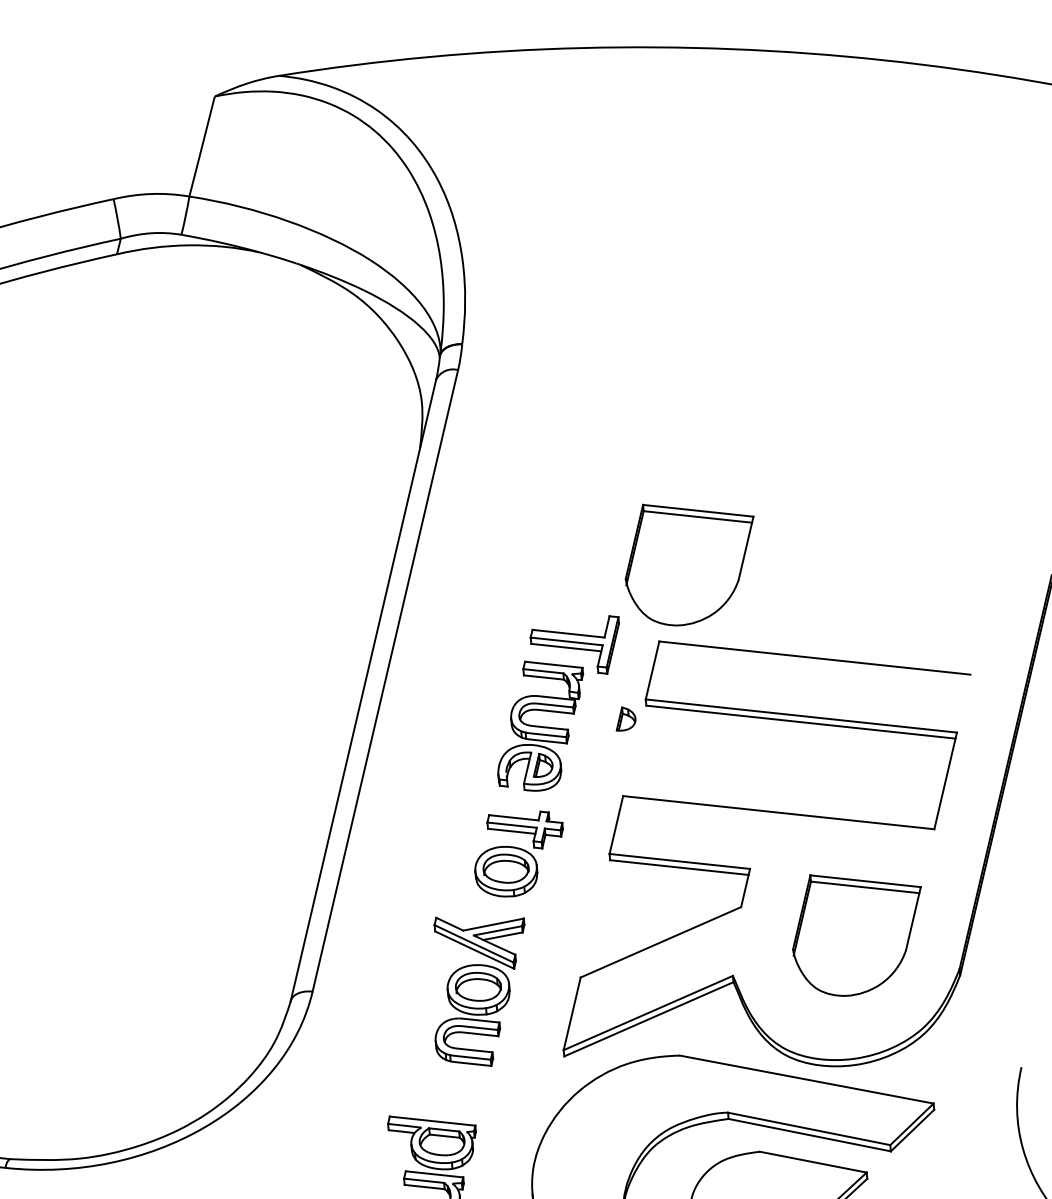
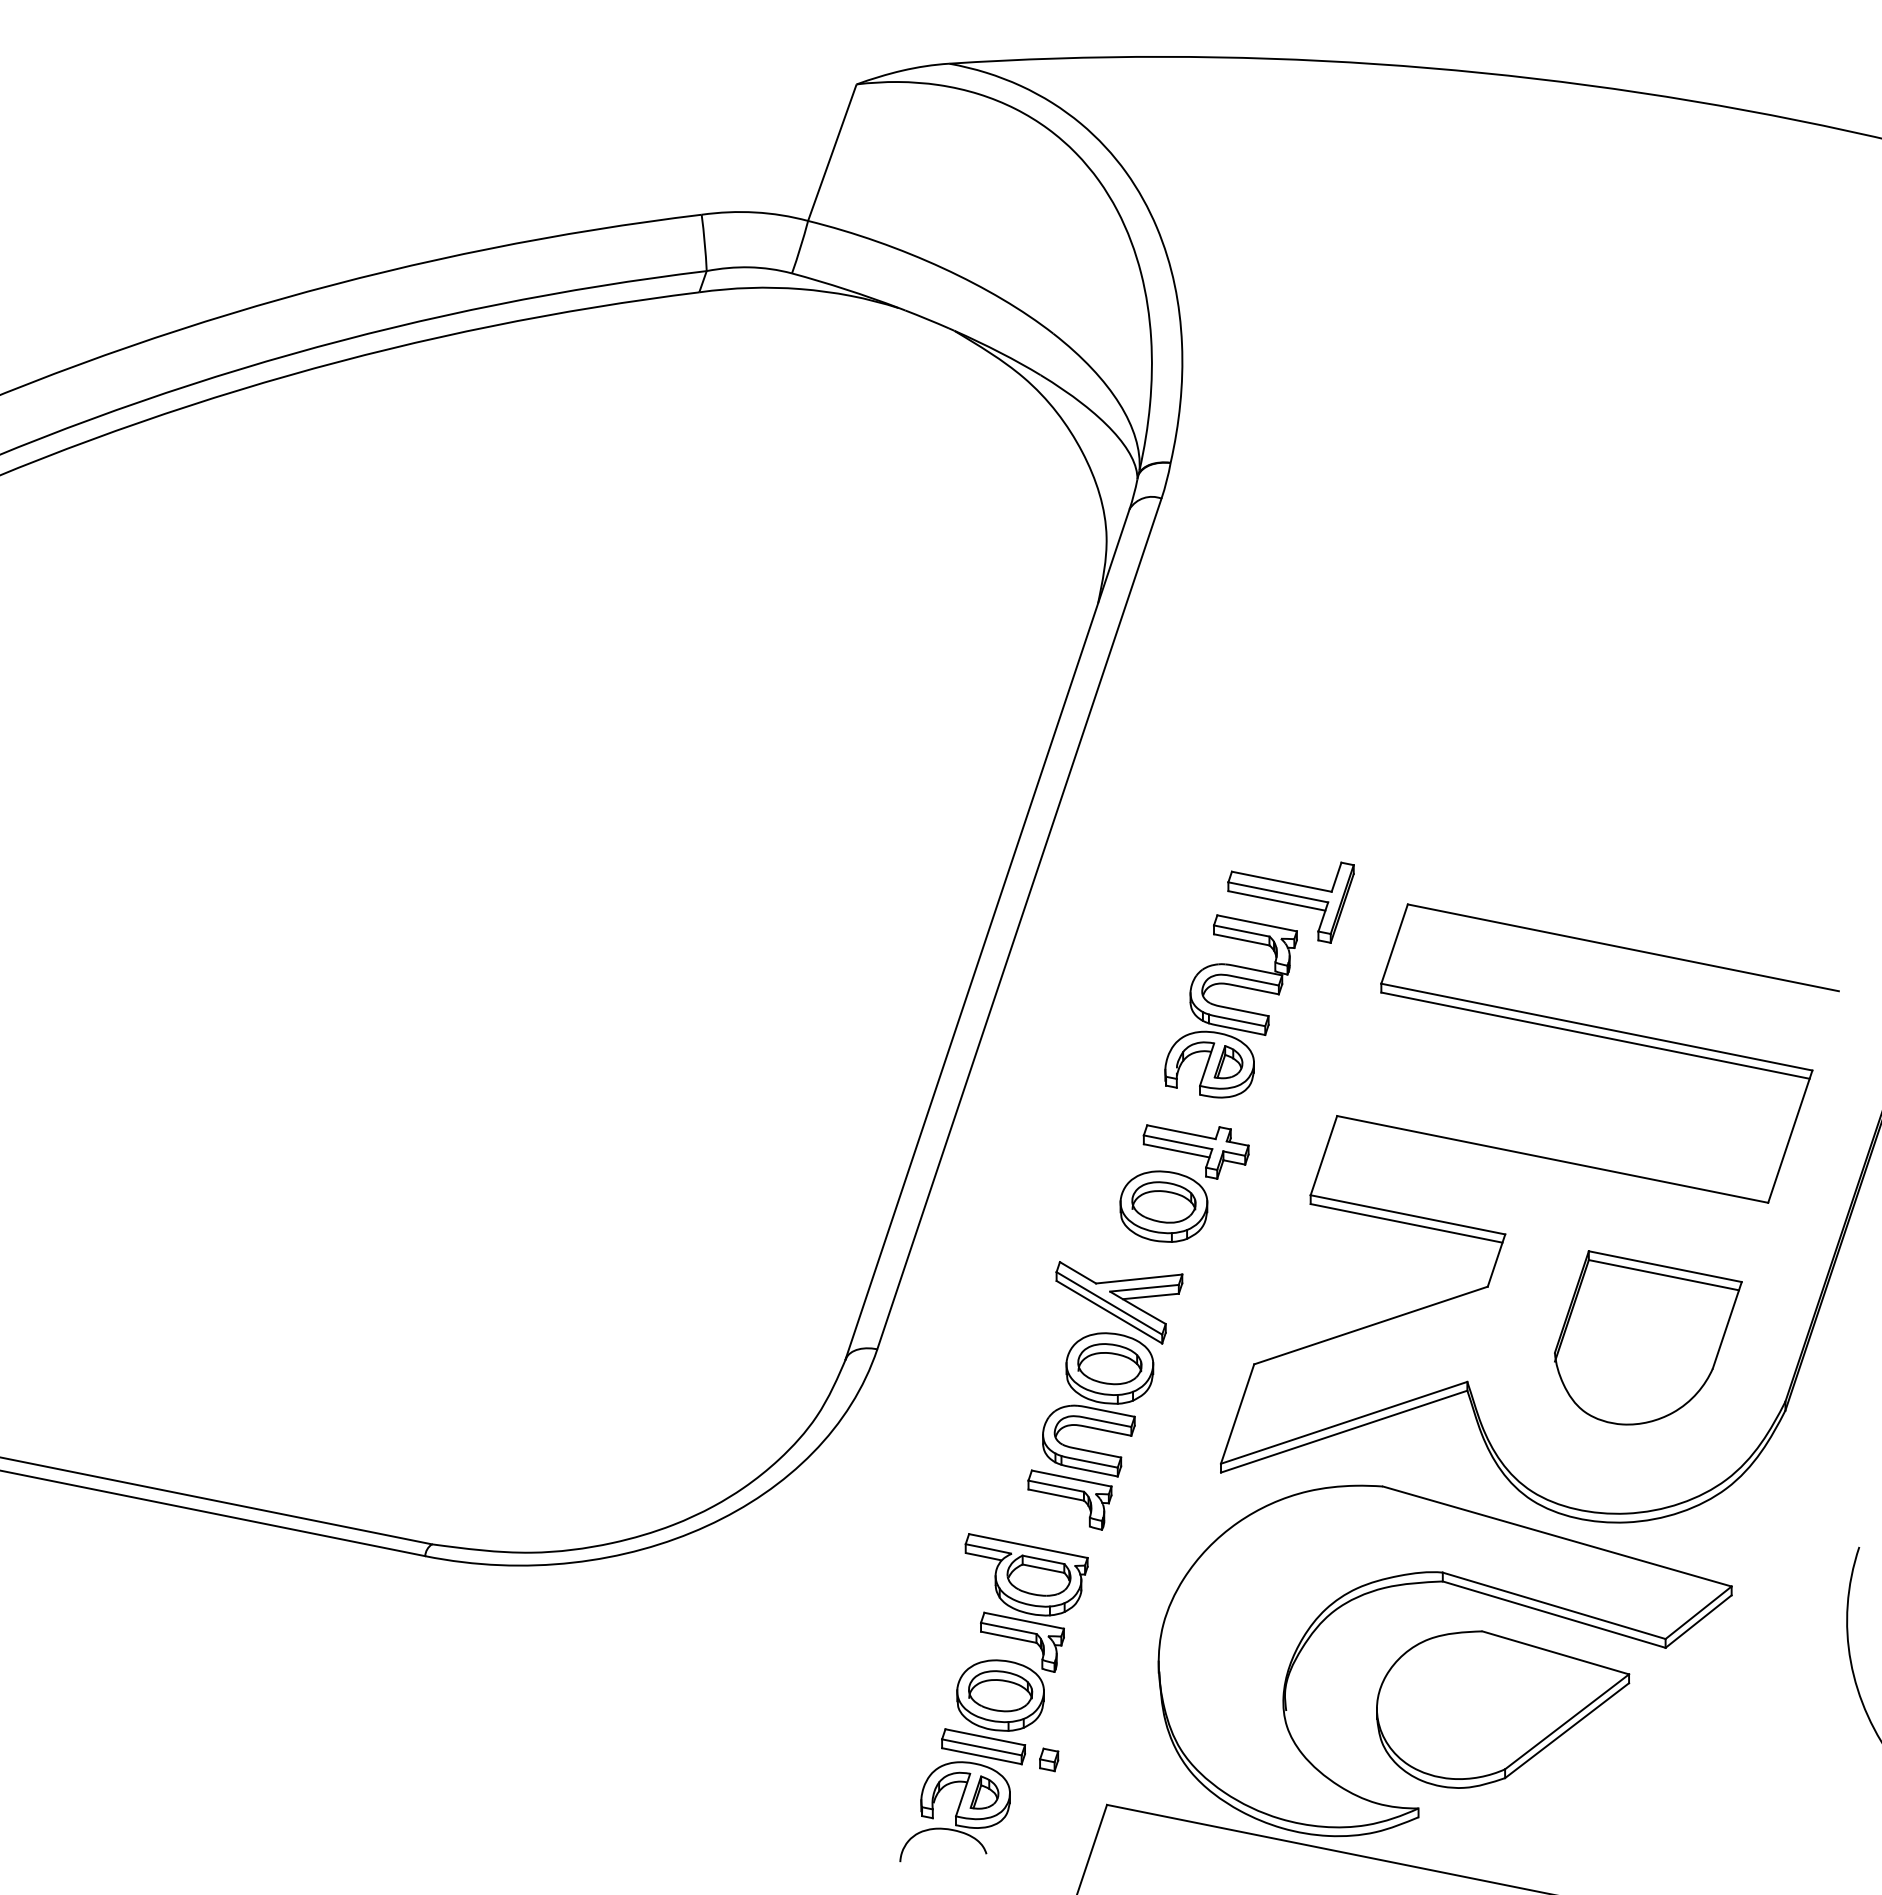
part: (691, 562) -> (1462, 797), removed
part: (625, 719) -> (1350, 1008), removed
part: (458, 1085) -> (1069, 1499), added

